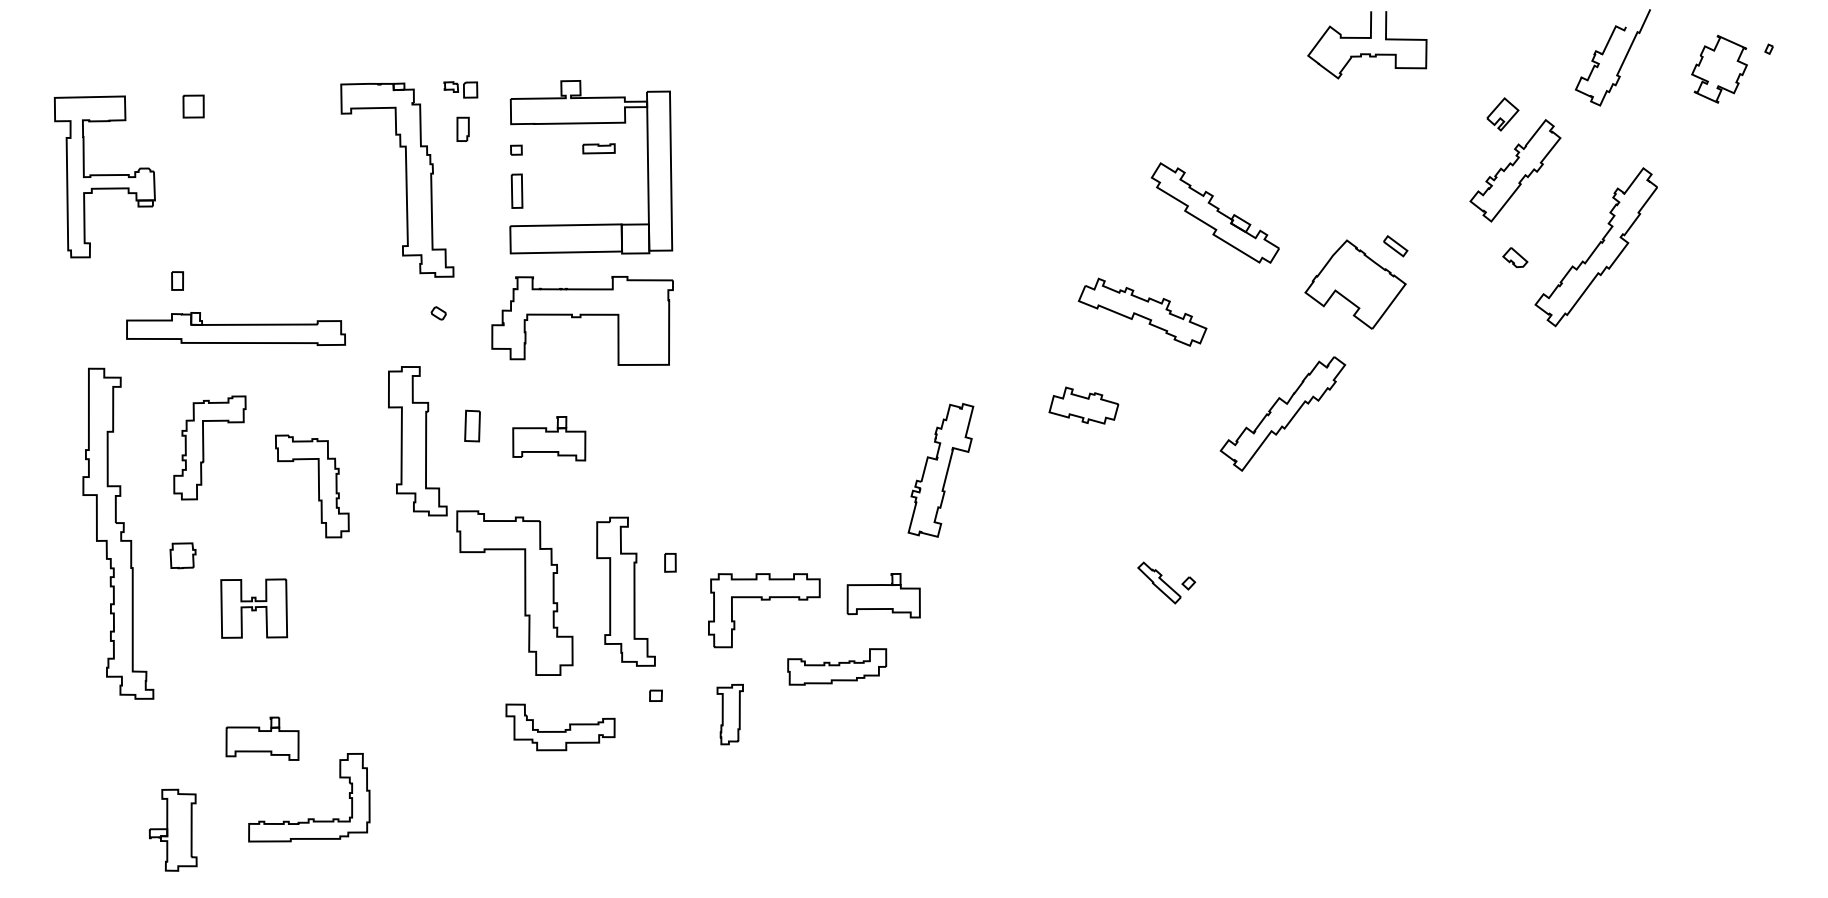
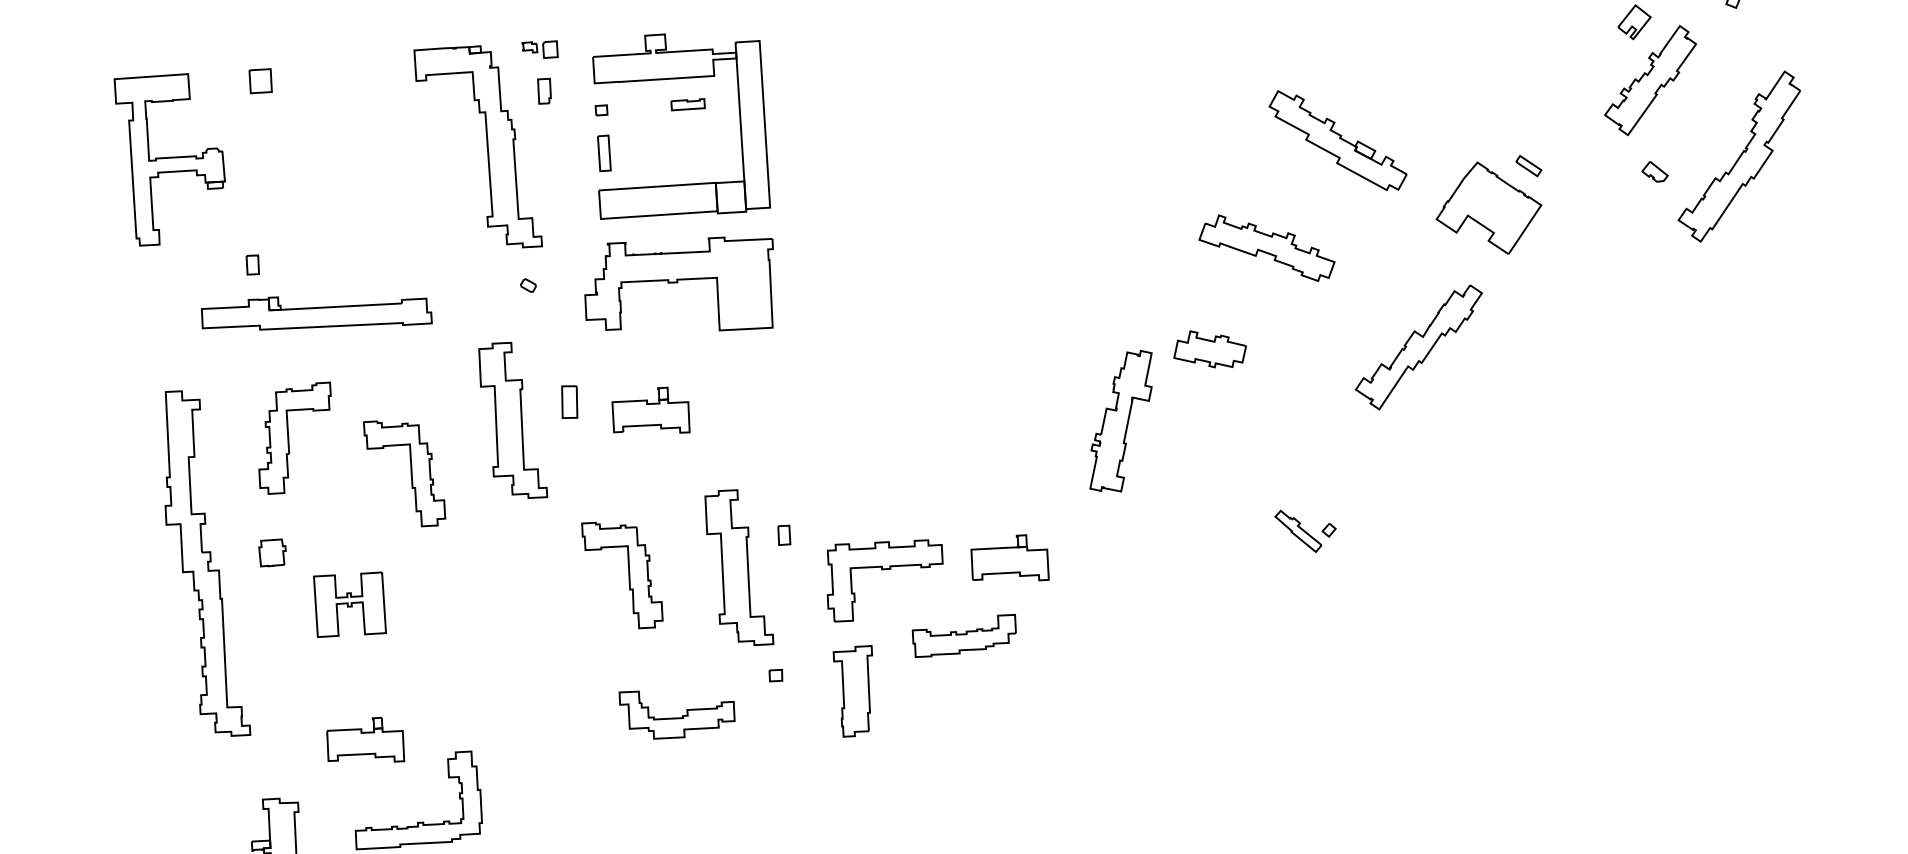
part: (940, 470) -> (1120, 421), moved
part: (118, 533) -> (205, 563), moved
part: (514, 593) -> (622, 575), size x0.62
part: (730, 714) -> (855, 691), size x1.43

